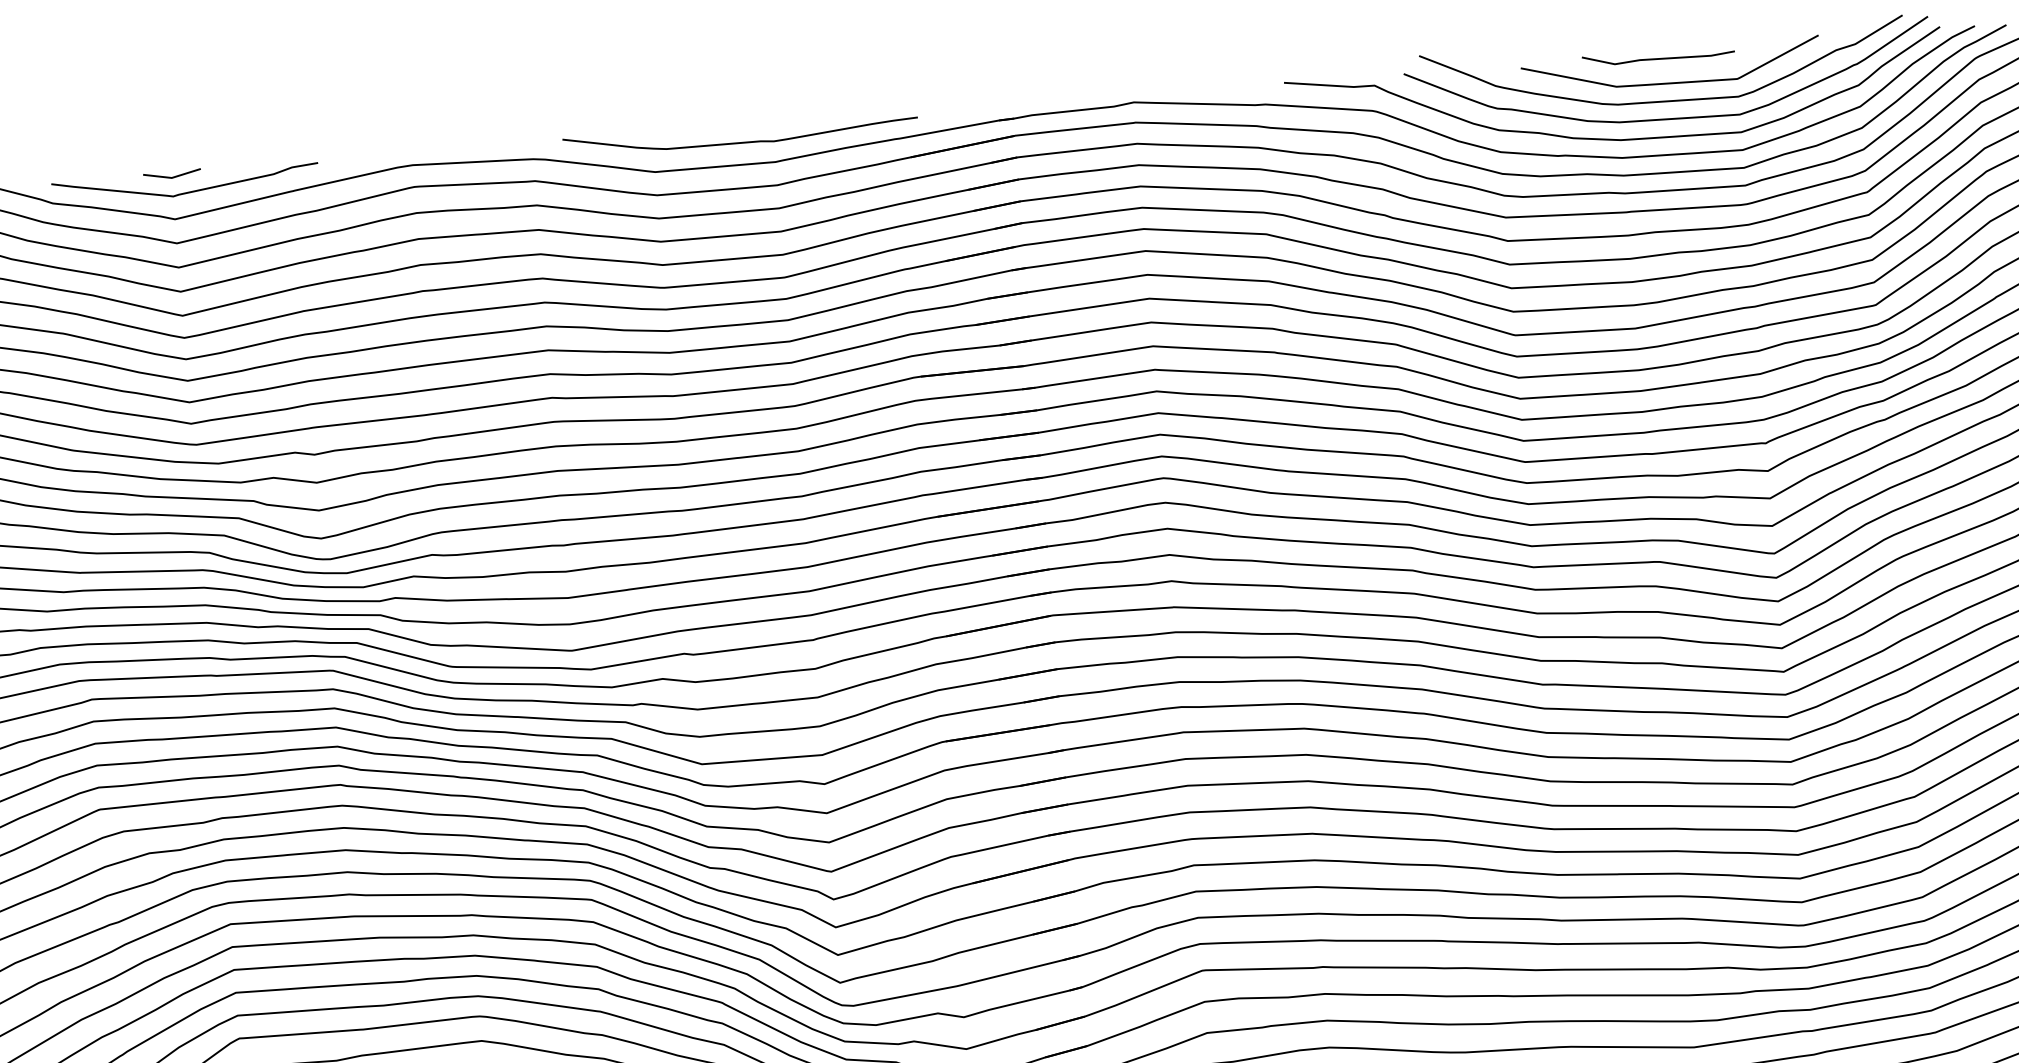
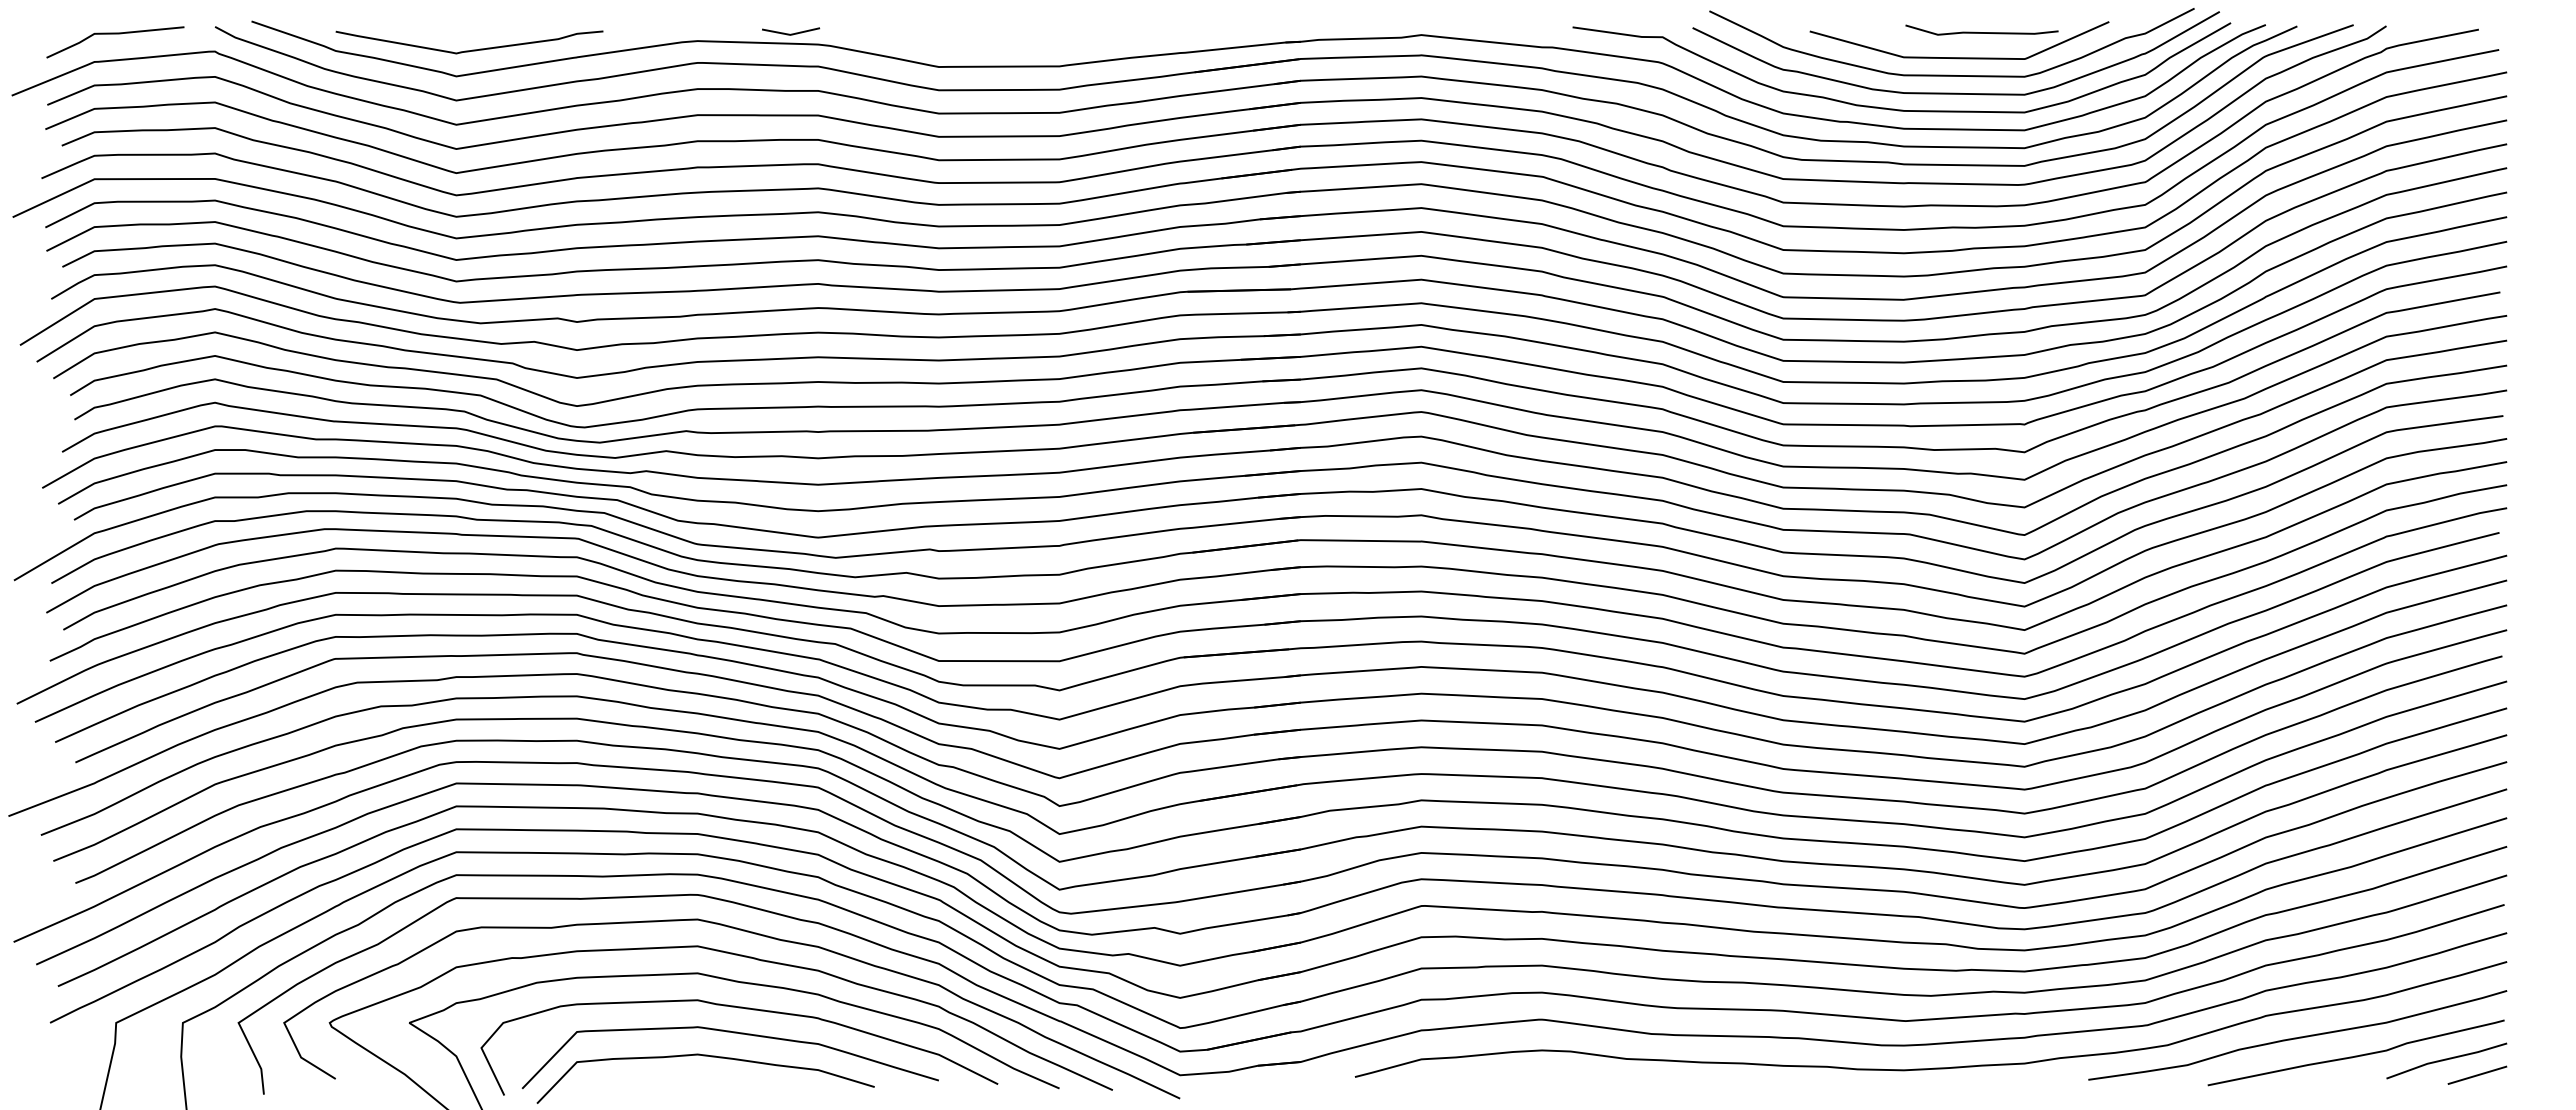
line: (1658, 58) -> (1981, 32), moved
curve: (740, 141) -> (1026, 43), removed
line: (172, 176) -> (791, 33), moved

